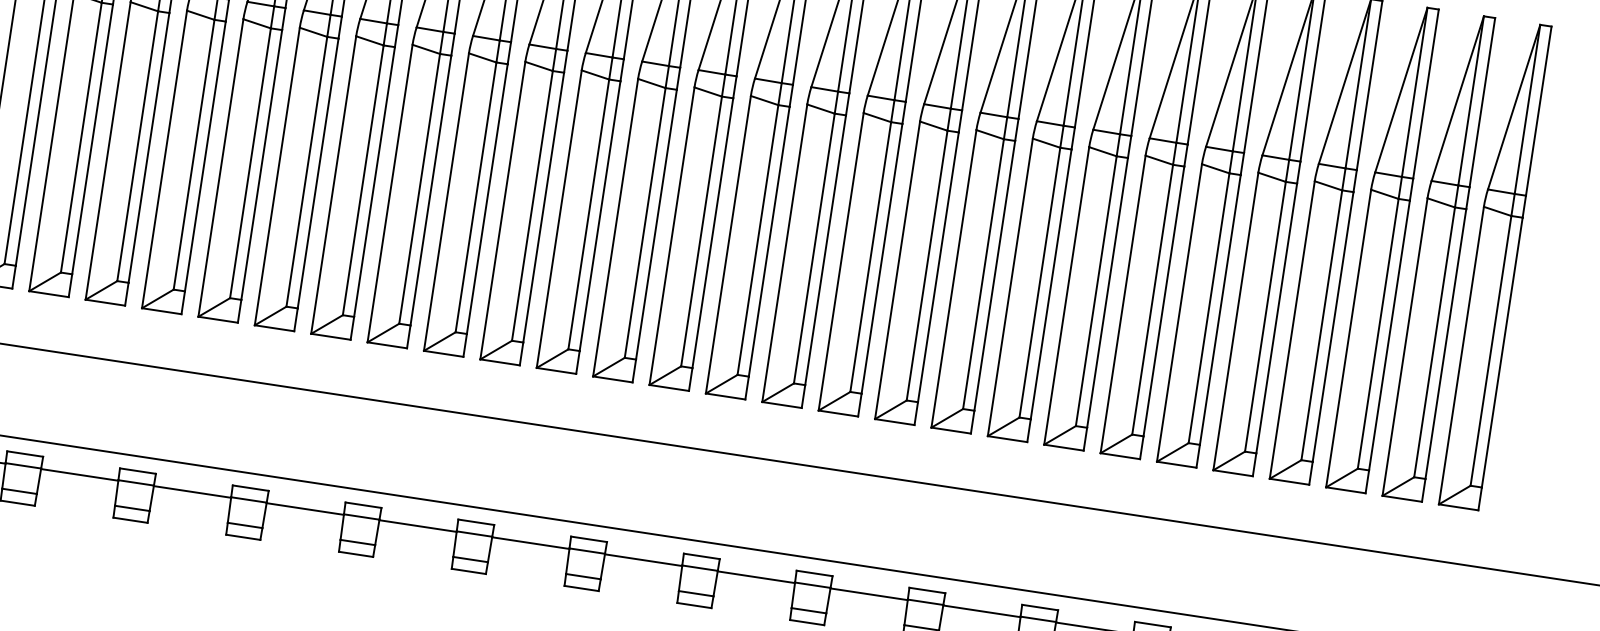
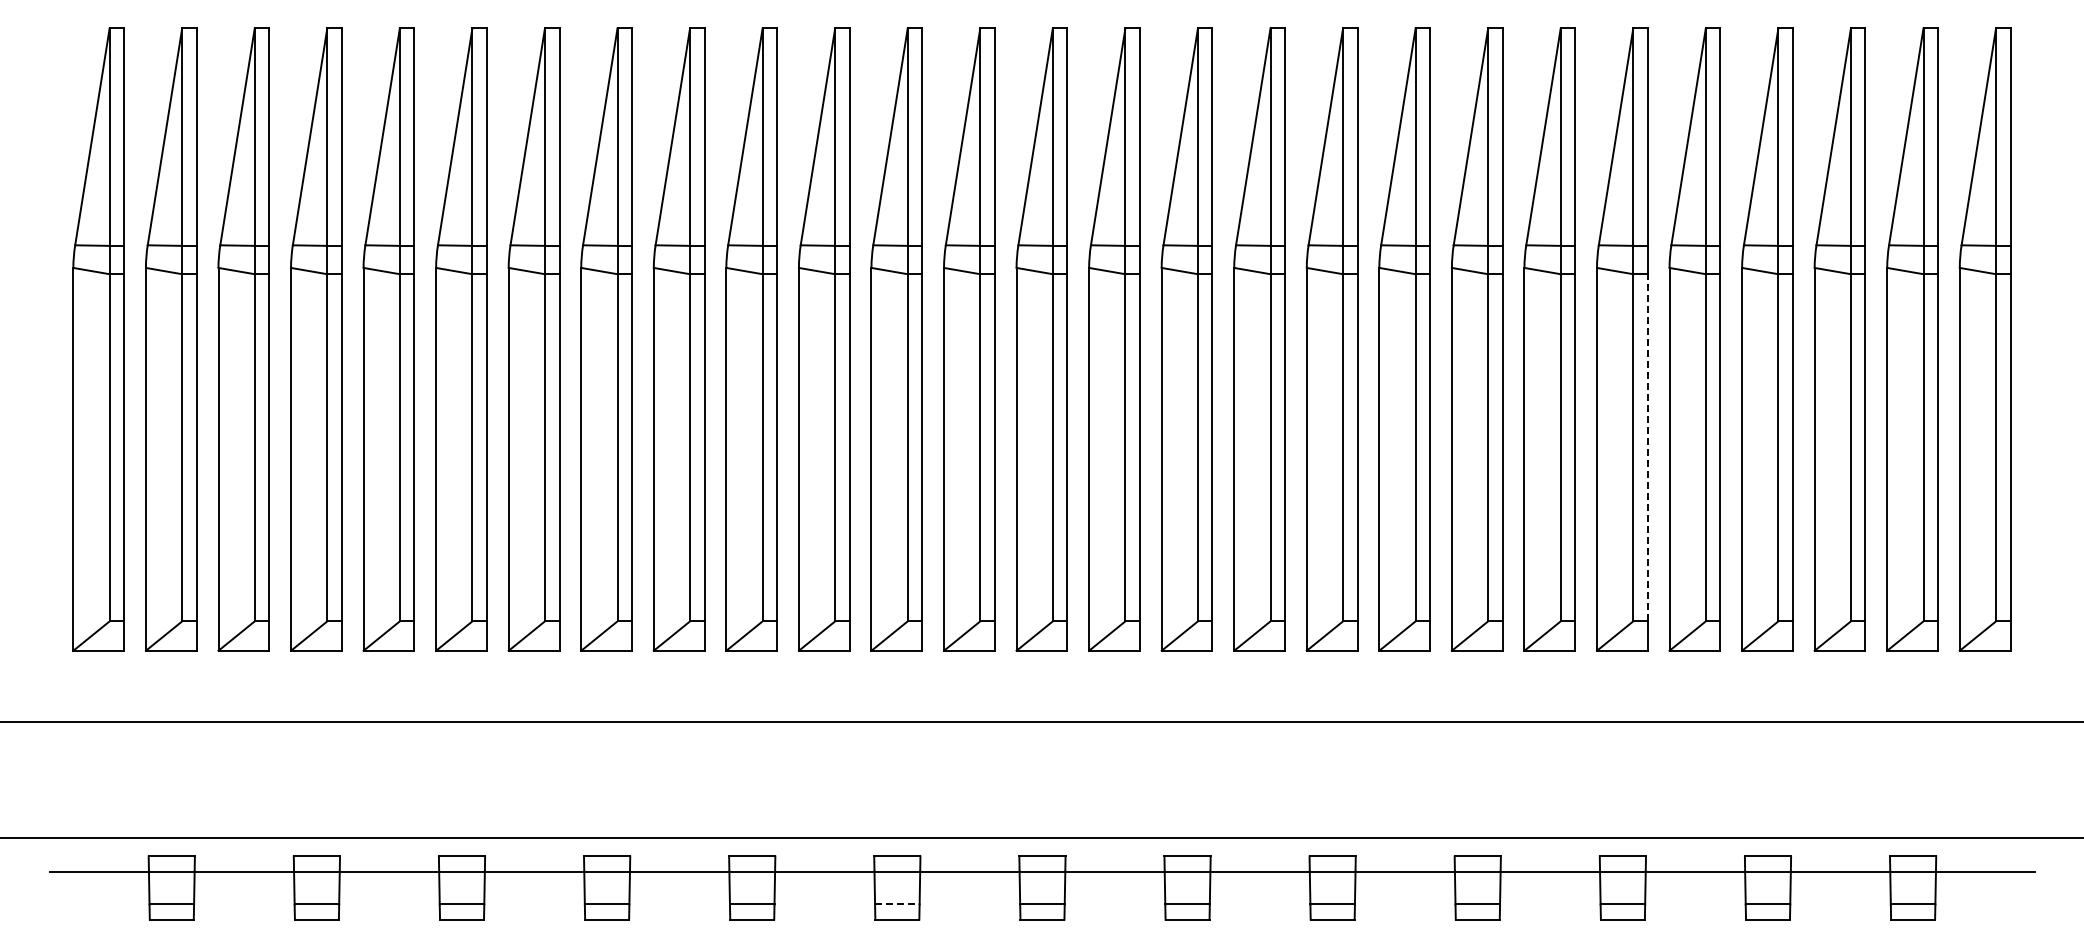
line: (1220, 309) -> (1647, 447), solid -> dashed
line: (583, 576) -> (897, 904), solid -> dashed

